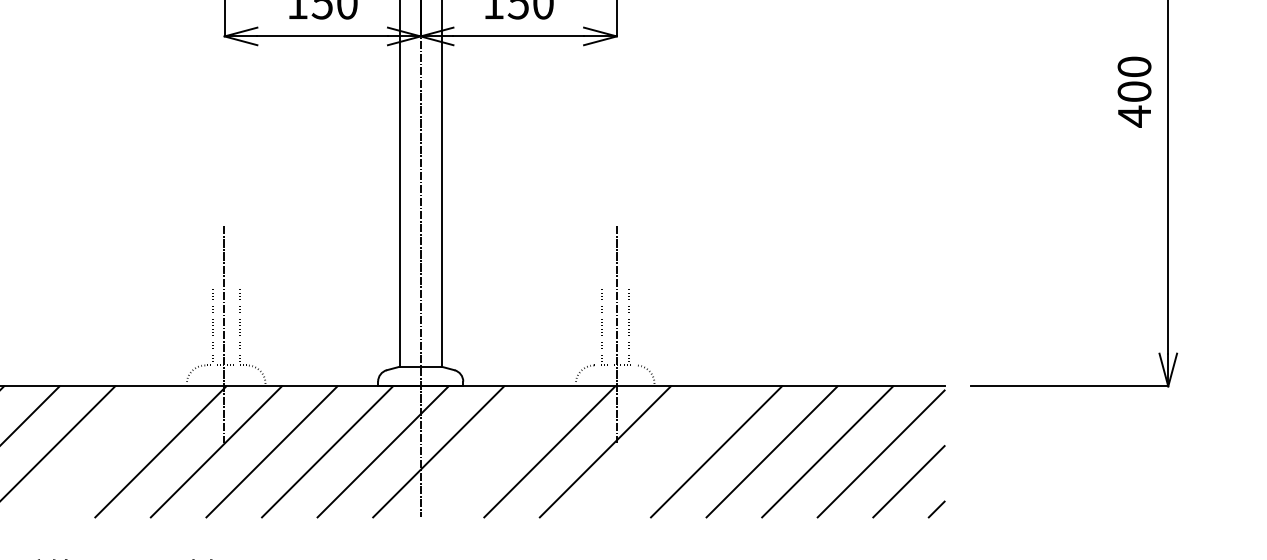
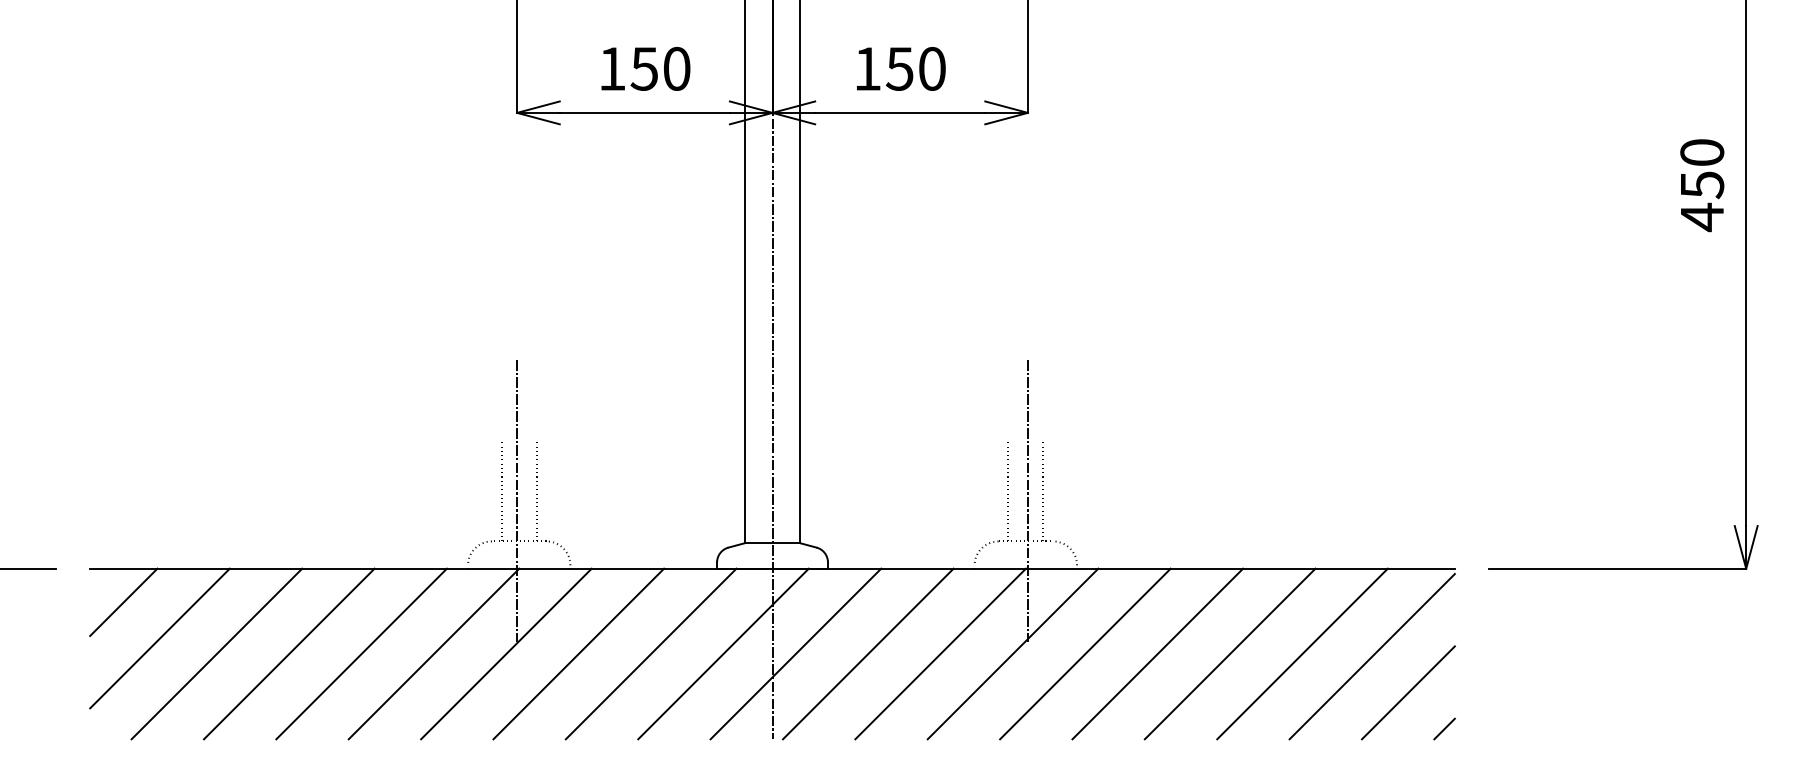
text: (1134, 92) -> (1702, 185), 400 -> 450
line: (105, 451) -> (361, 653), added
line: (493, 451) -> (867, 653), added
line: (661, 451) -> (1085, 653), added

